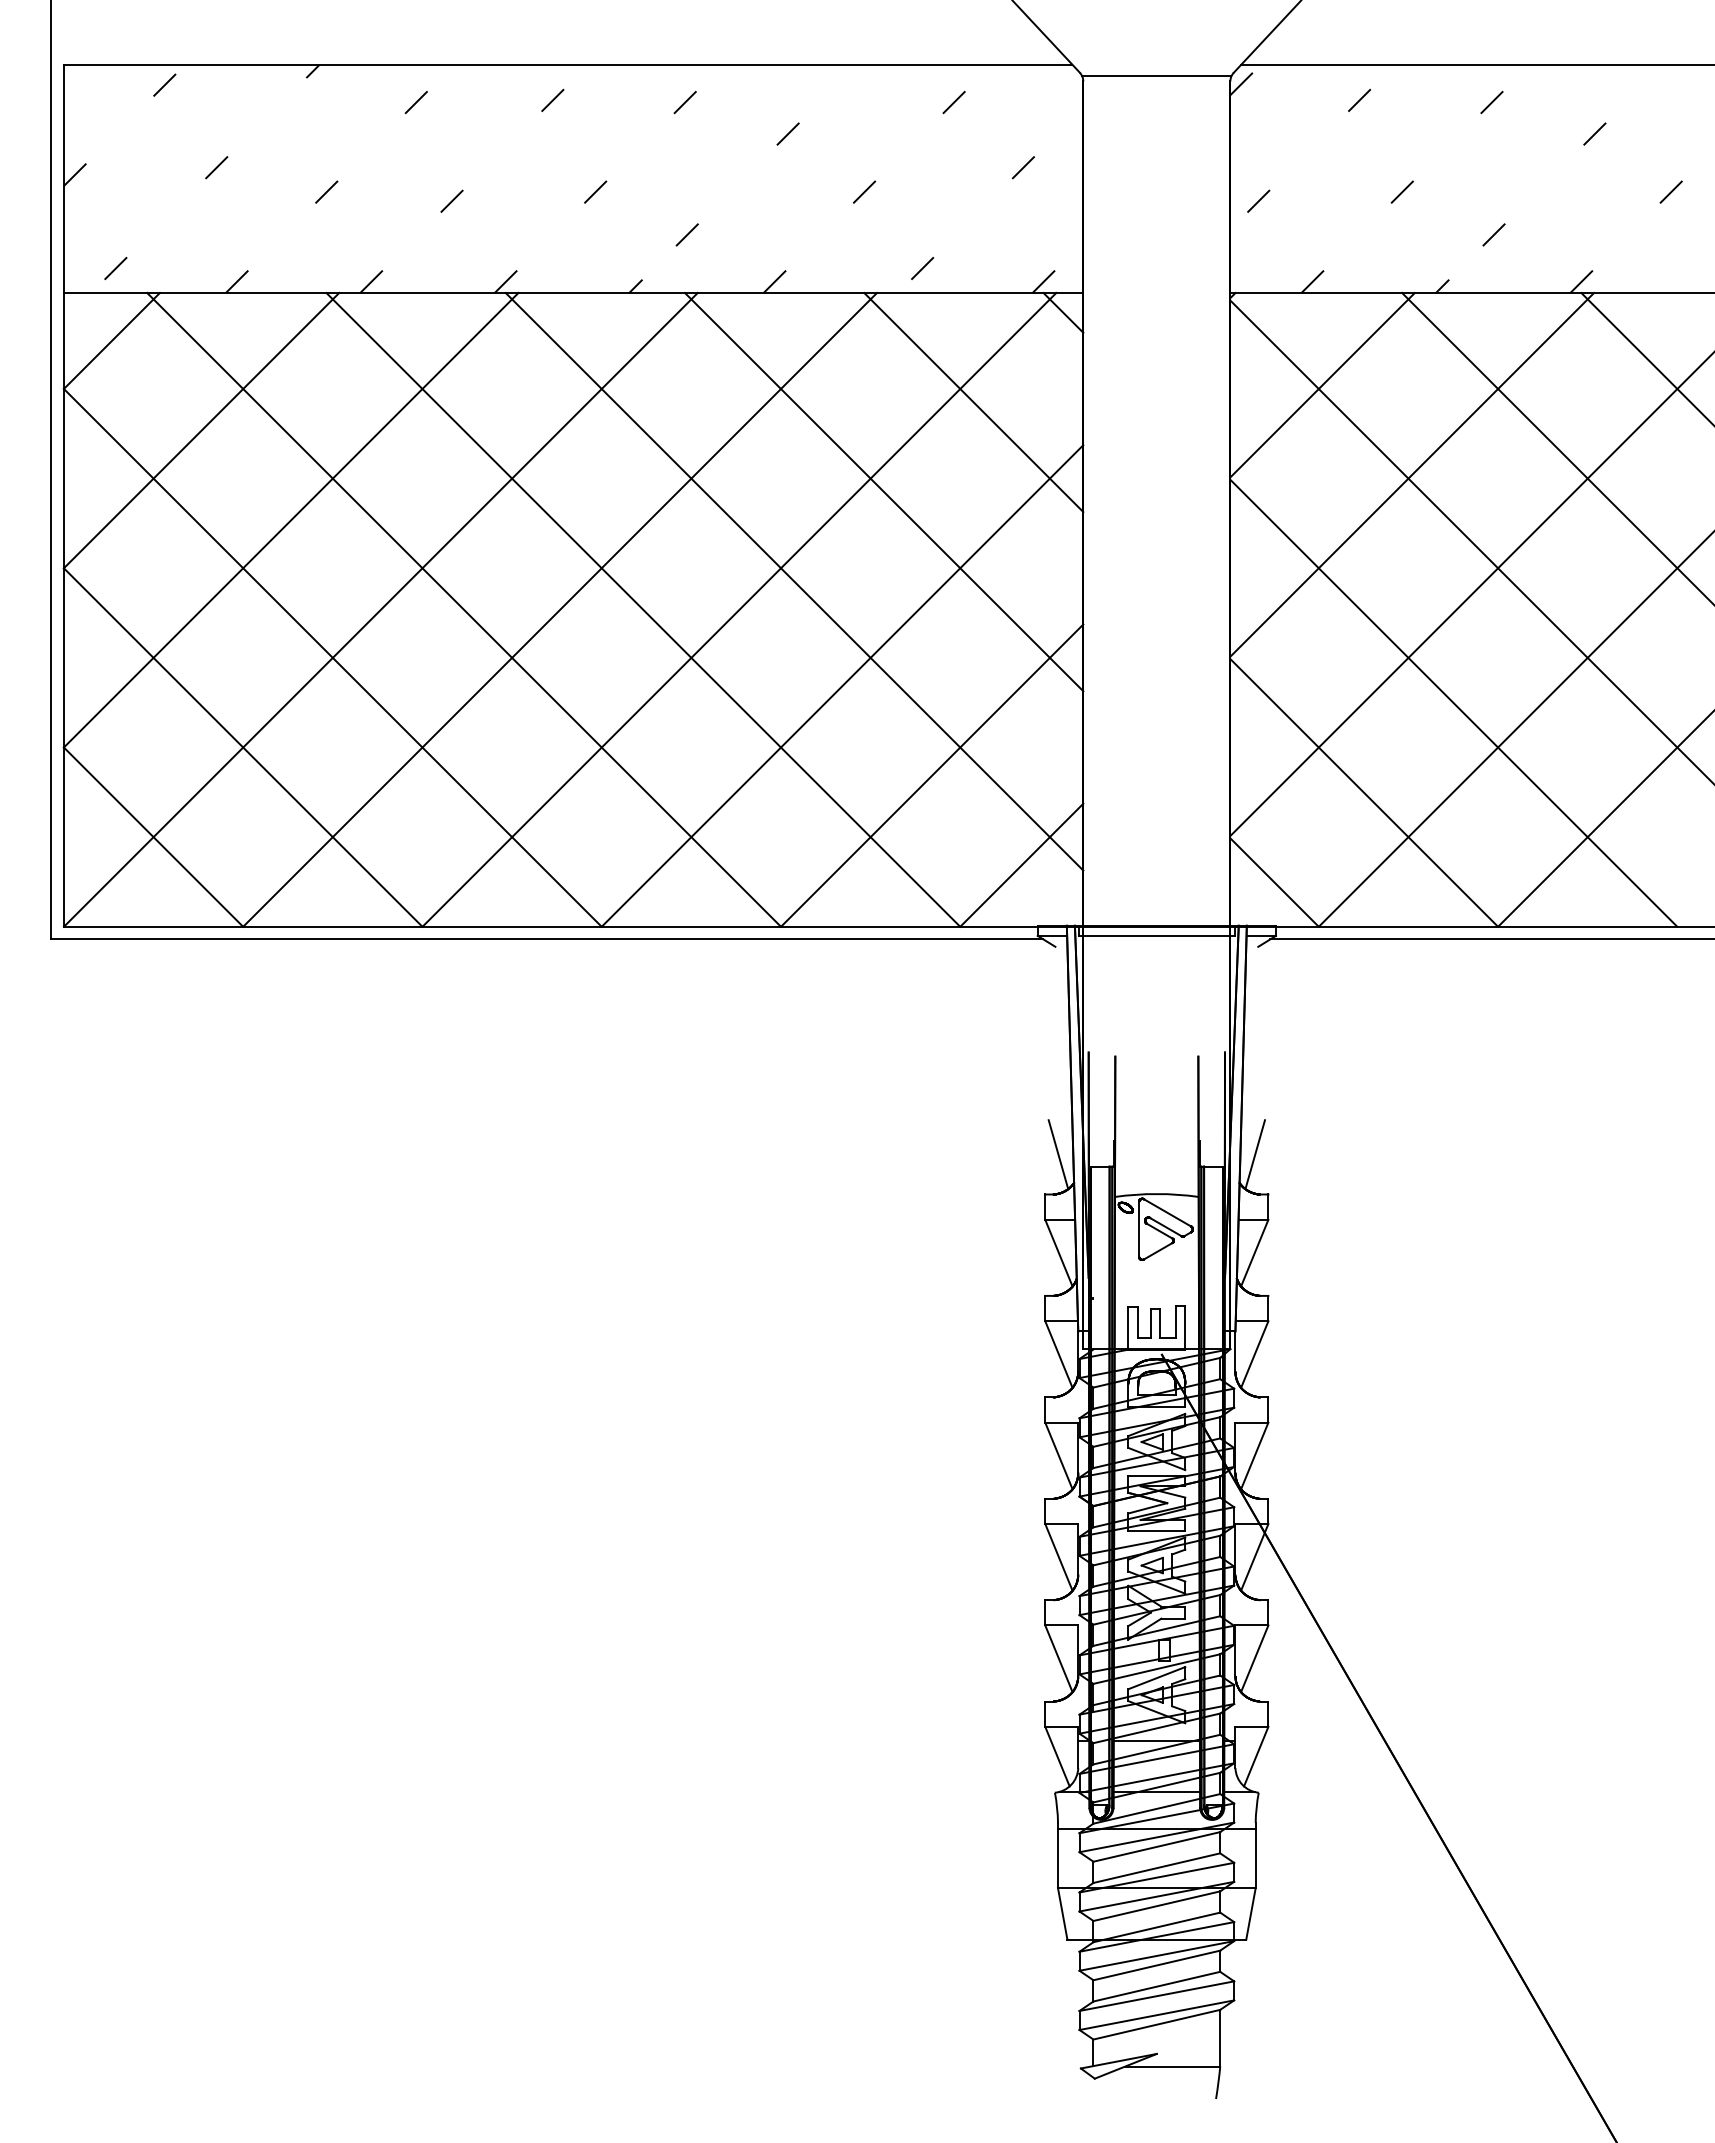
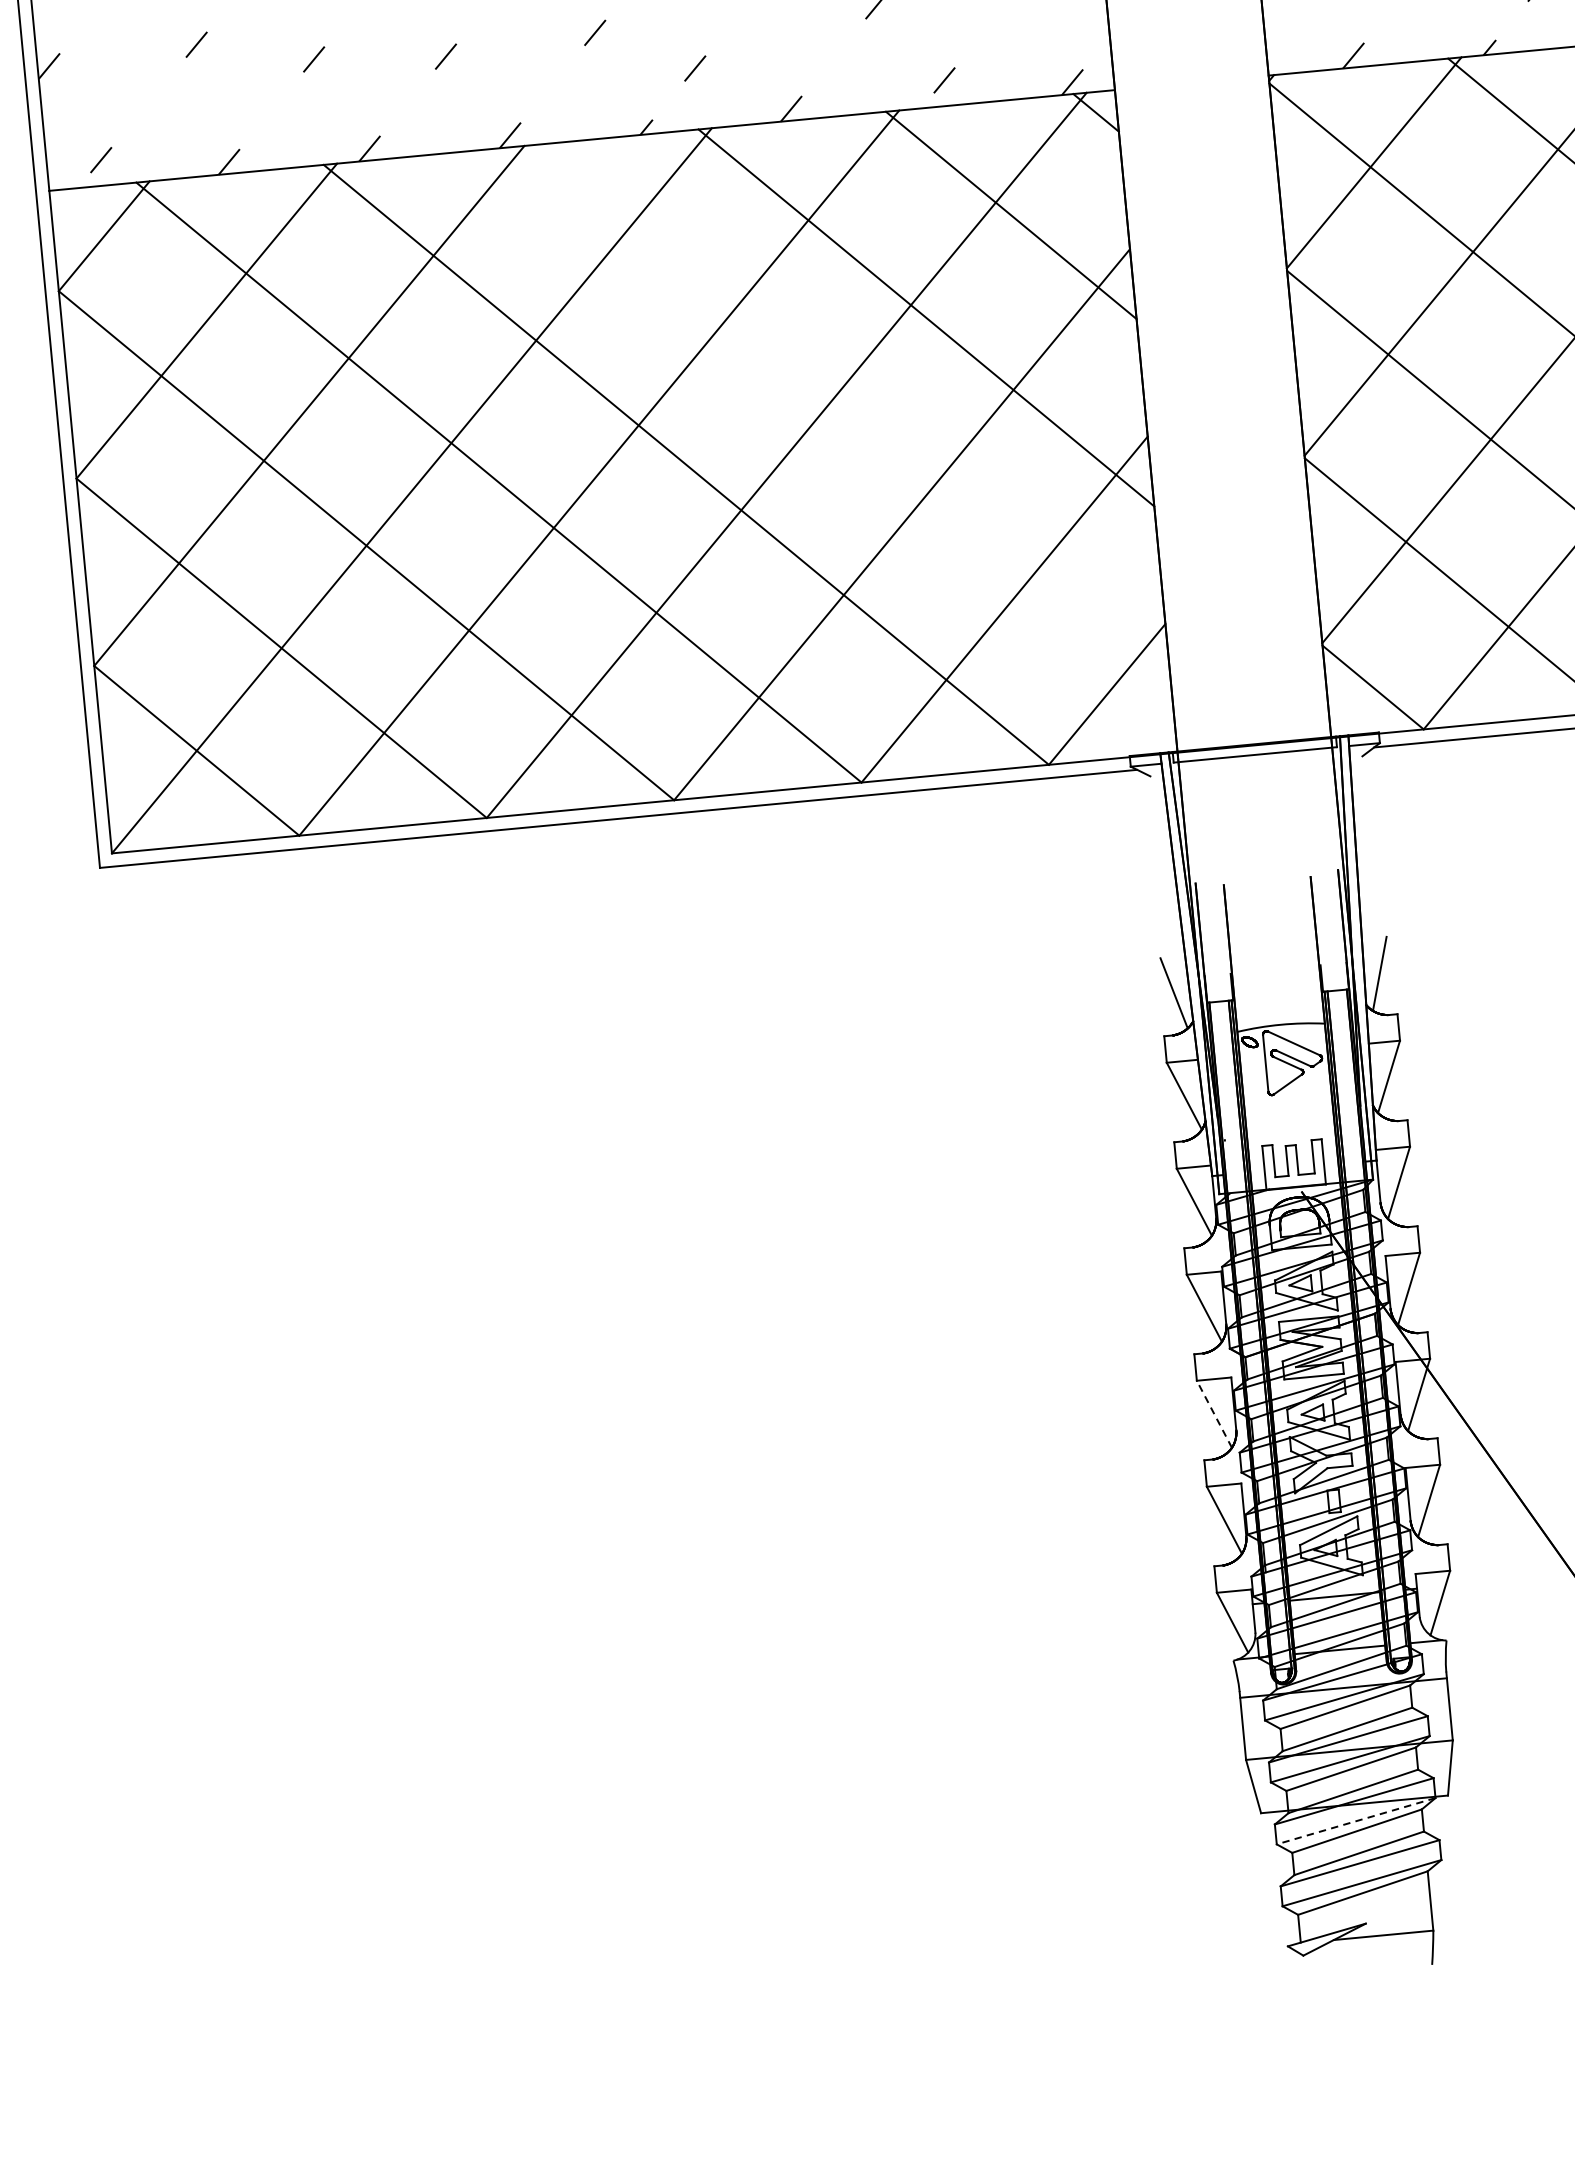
line: (794, 581) -> (841, 420), removed
line: (1058, 1556) -> (1213, 1413), solid -> dashed
line: (1156, 1955) -> (1355, 1820), solid -> dashed

